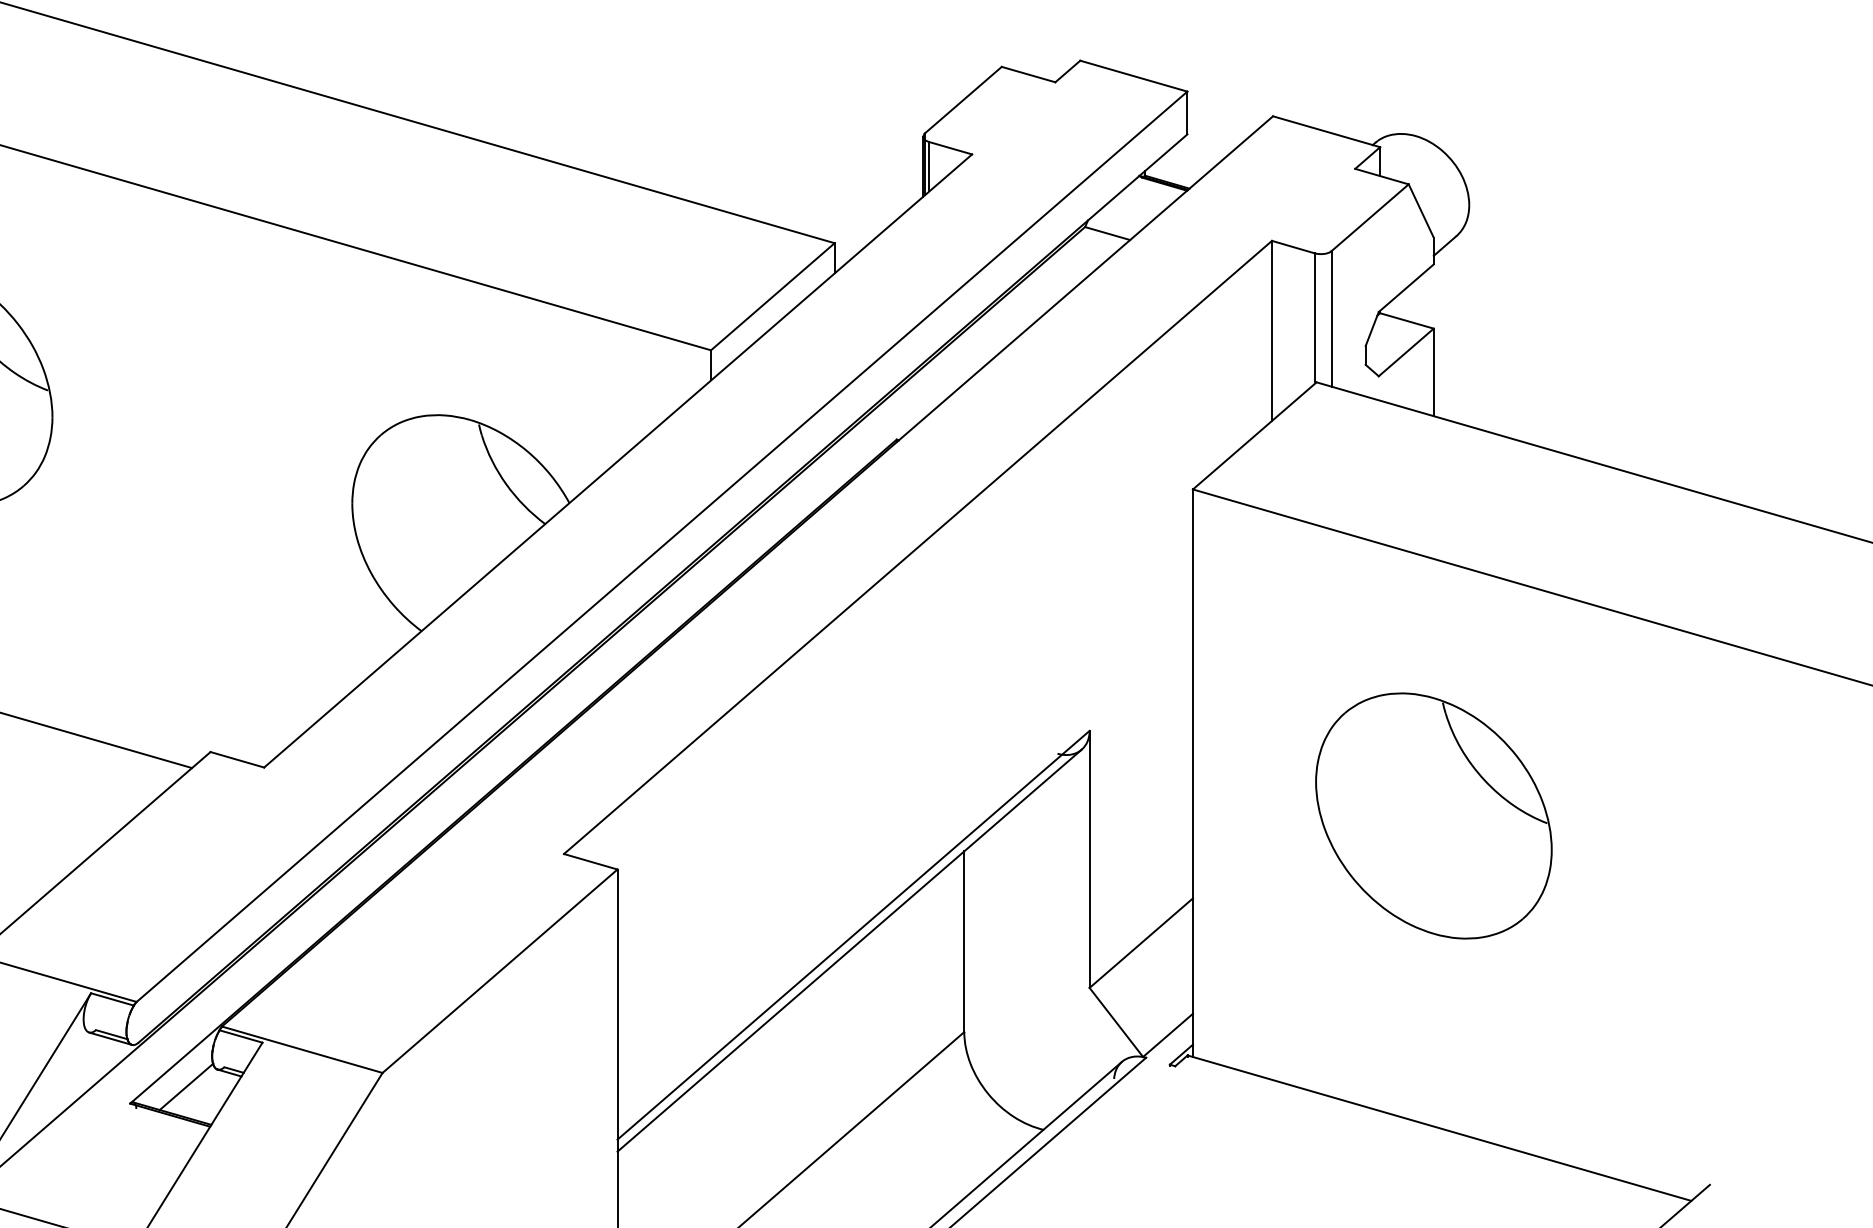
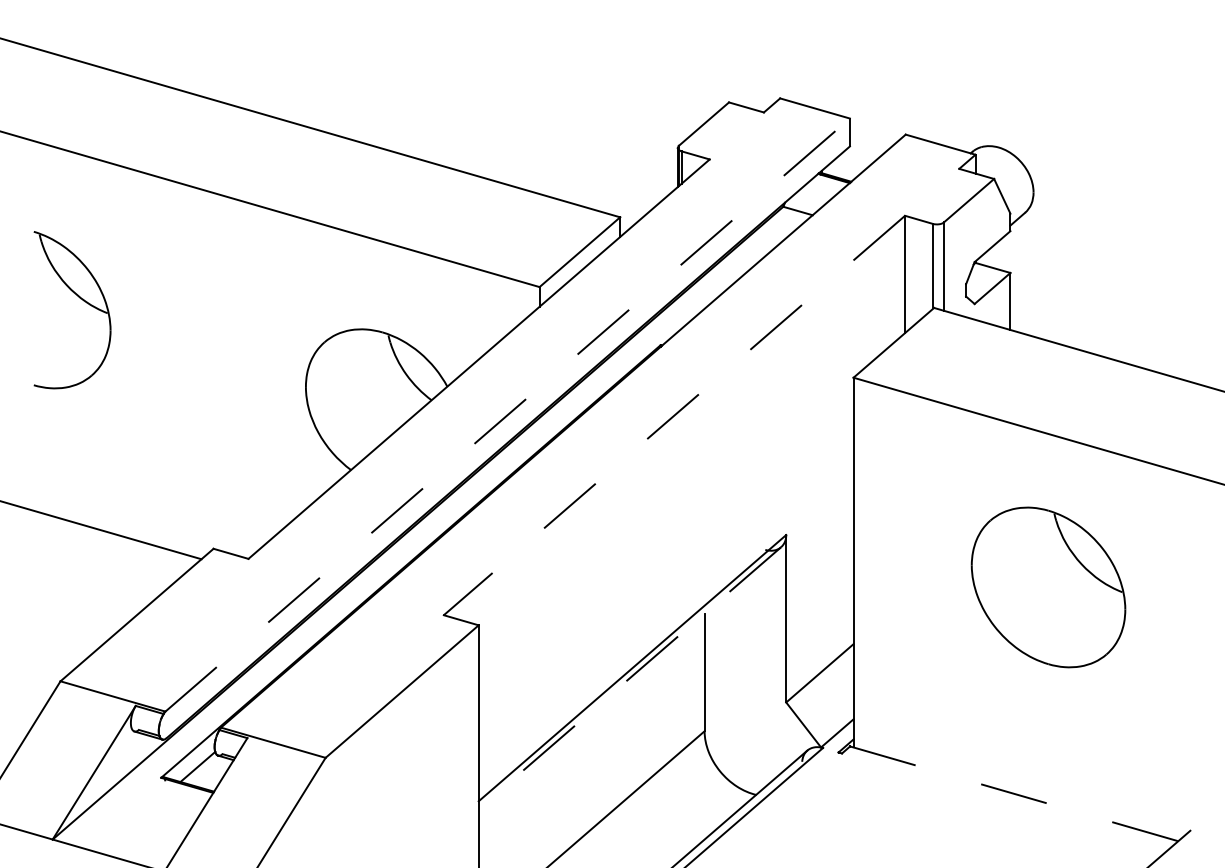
line: (661, 547) -> (507, 415), solid -> dashed
line: (918, 547) -> (674, 415), solid -> dashed
part: (1433, 816) -> (1048, 587), moved
line: (849, 951) -> (629, 678), solid -> dashed
line: (1439, 1127) -> (1014, 793), solid -> dashed

